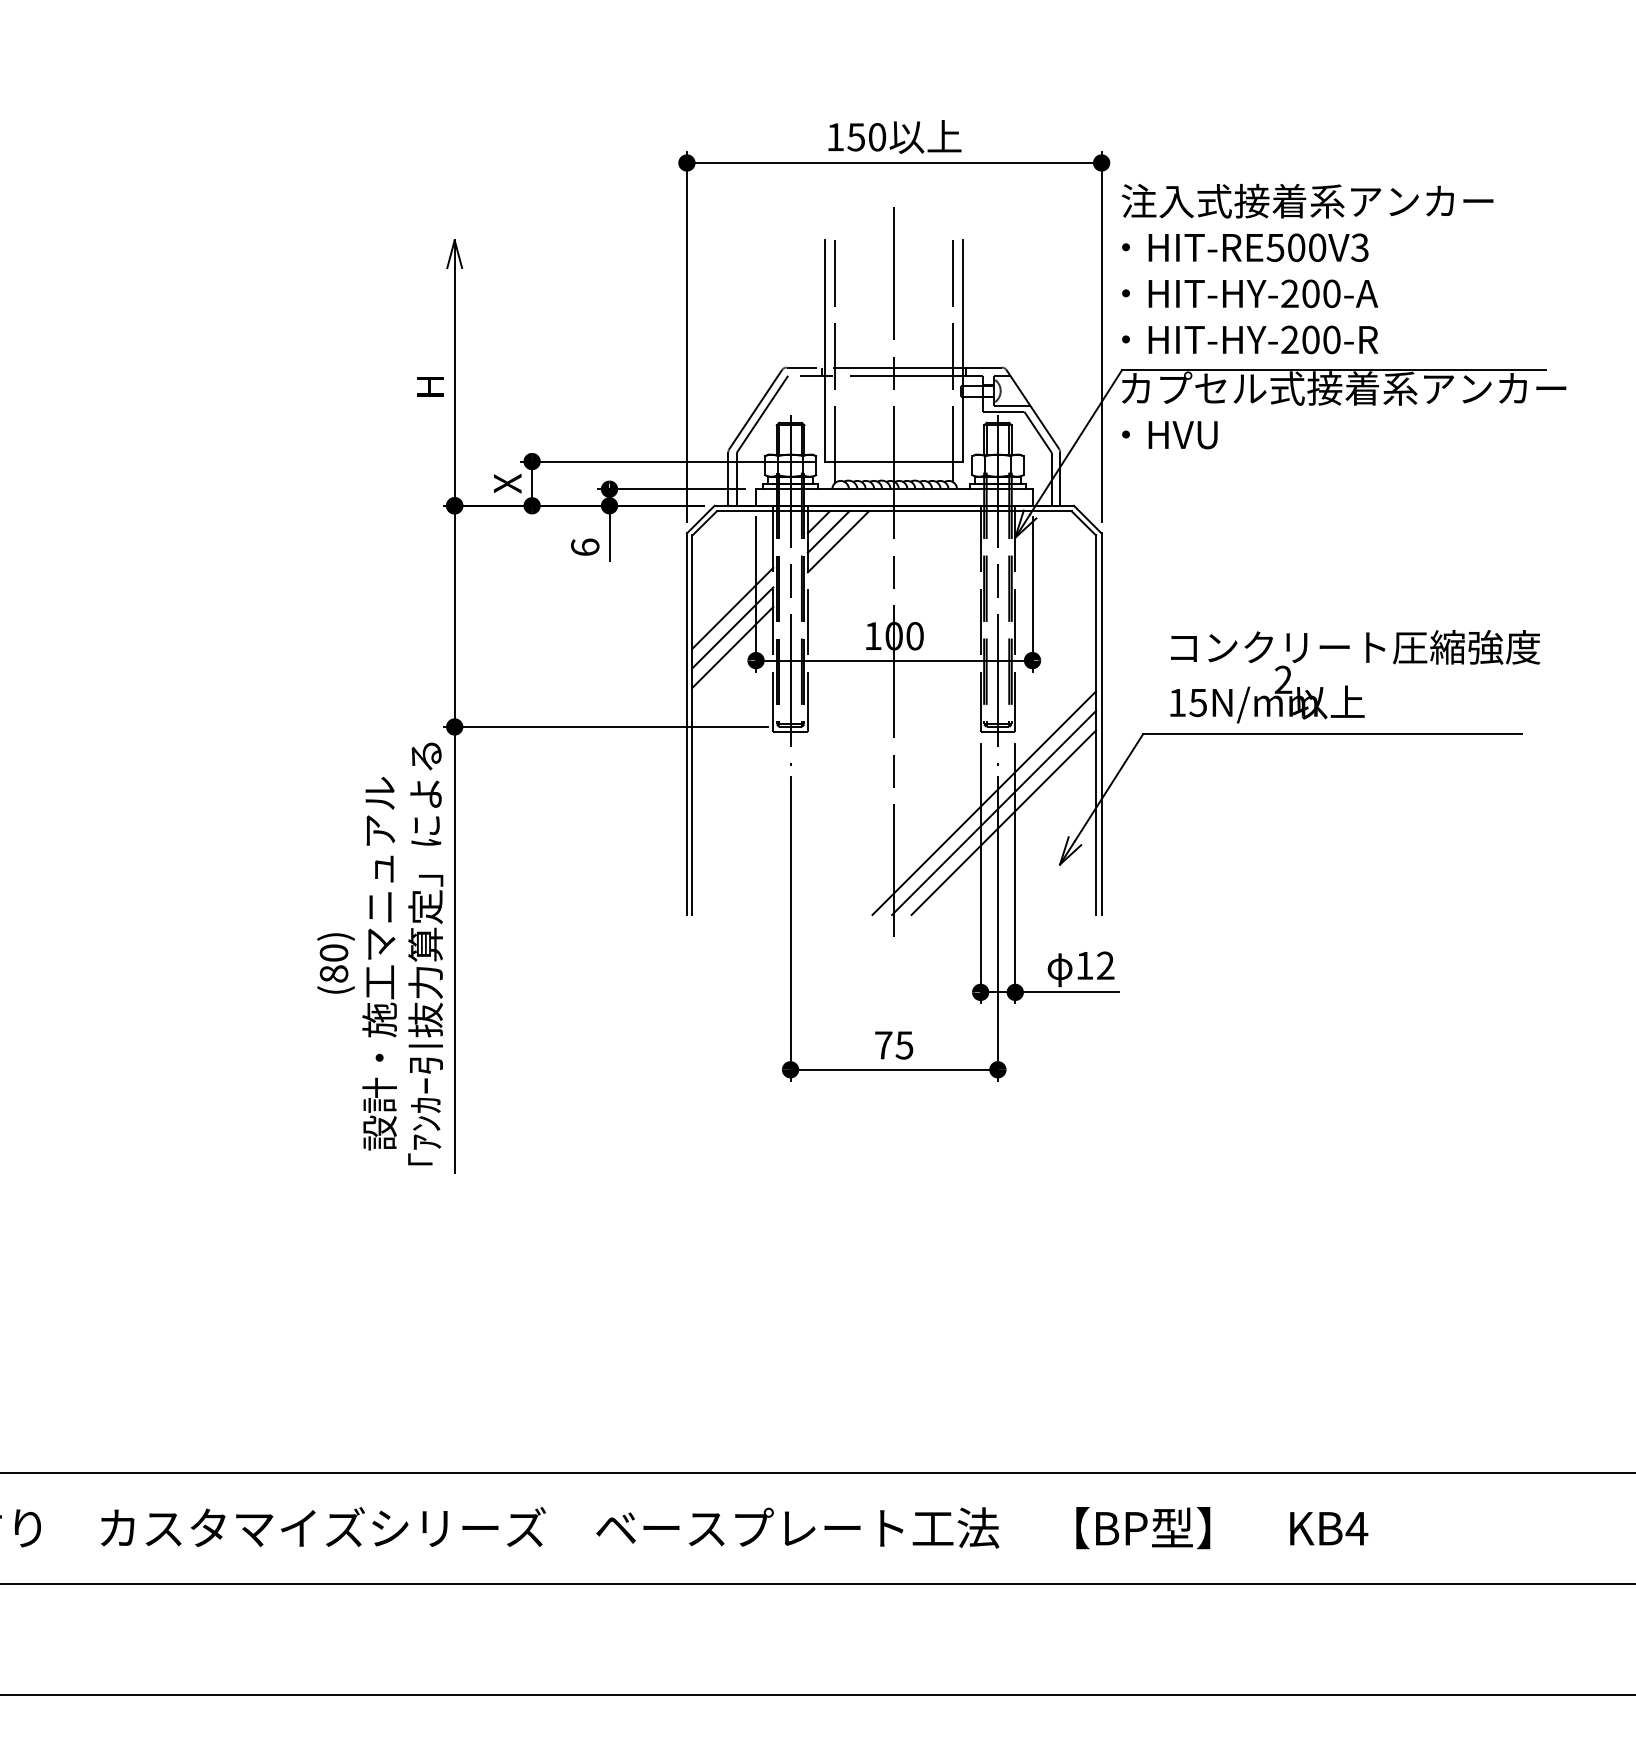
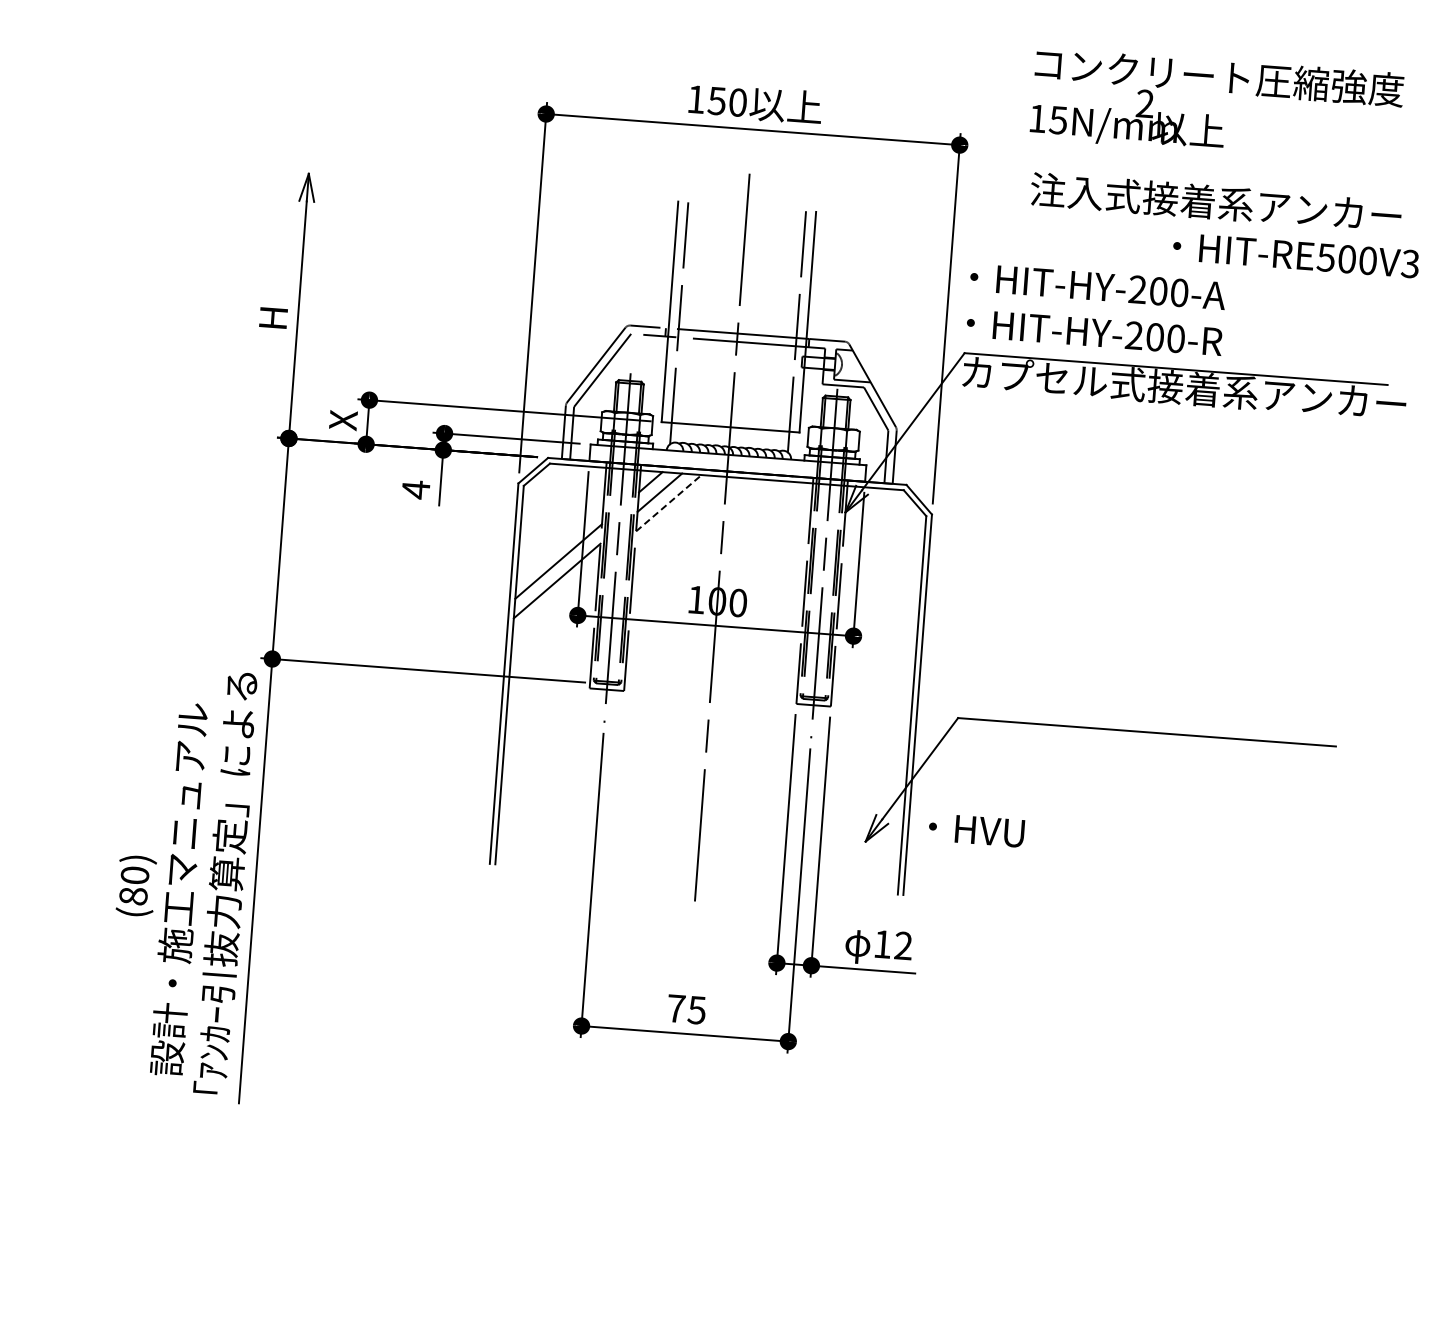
text: (1307, 200) -> (1216, 202), moved
text: (1245, 247) -> (1296, 255), moved
text: (1169, 435) -> (976, 830), moved
line: (838, 541) -> (668, 502), solid -> dashed
text: (585, 547) -> (416, 489), 6 -> 4
line: (732, 646) -> (555, 599), removed
text: (1355, 676) -> (1217, 105), moved
line: (984, 802) -> (794, 774), removed
line: (994, 812) -> (804, 784), removed
line: (1003, 822) -> (812, 795), removed

